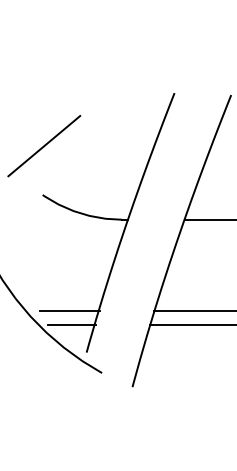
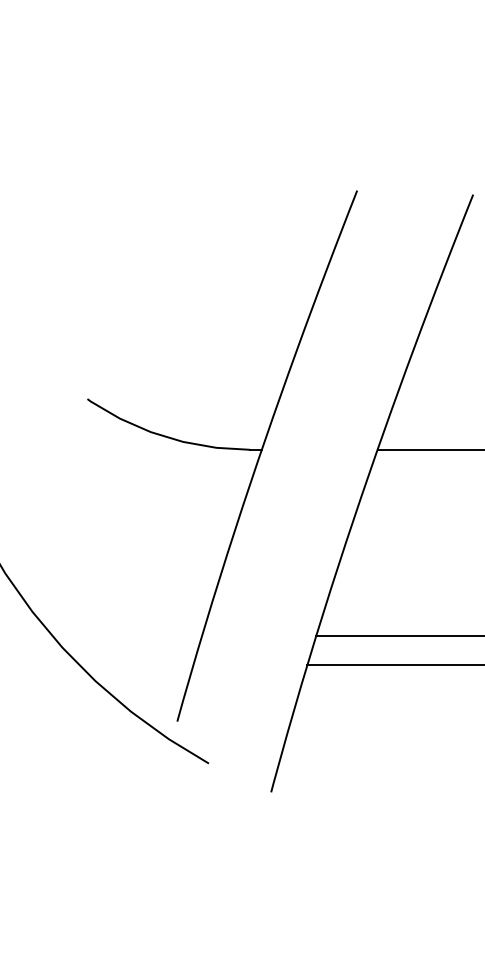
line: (44, 146) -> (91, 299), removed
line: (70, 310) -> (144, 635), removed
line: (72, 325) -> (148, 666), removed

